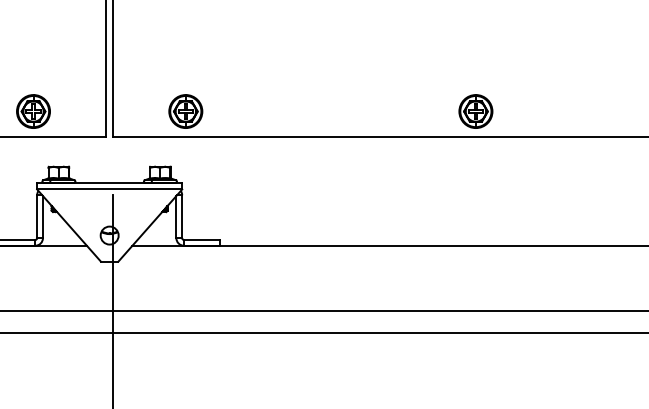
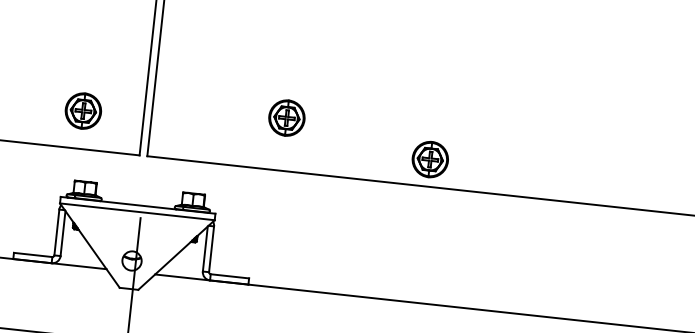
part: (33, 111) -> (83, 111), moved
part: (185, 111) -> (286, 118), moved
part: (475, 111) -> (429, 159), moved

